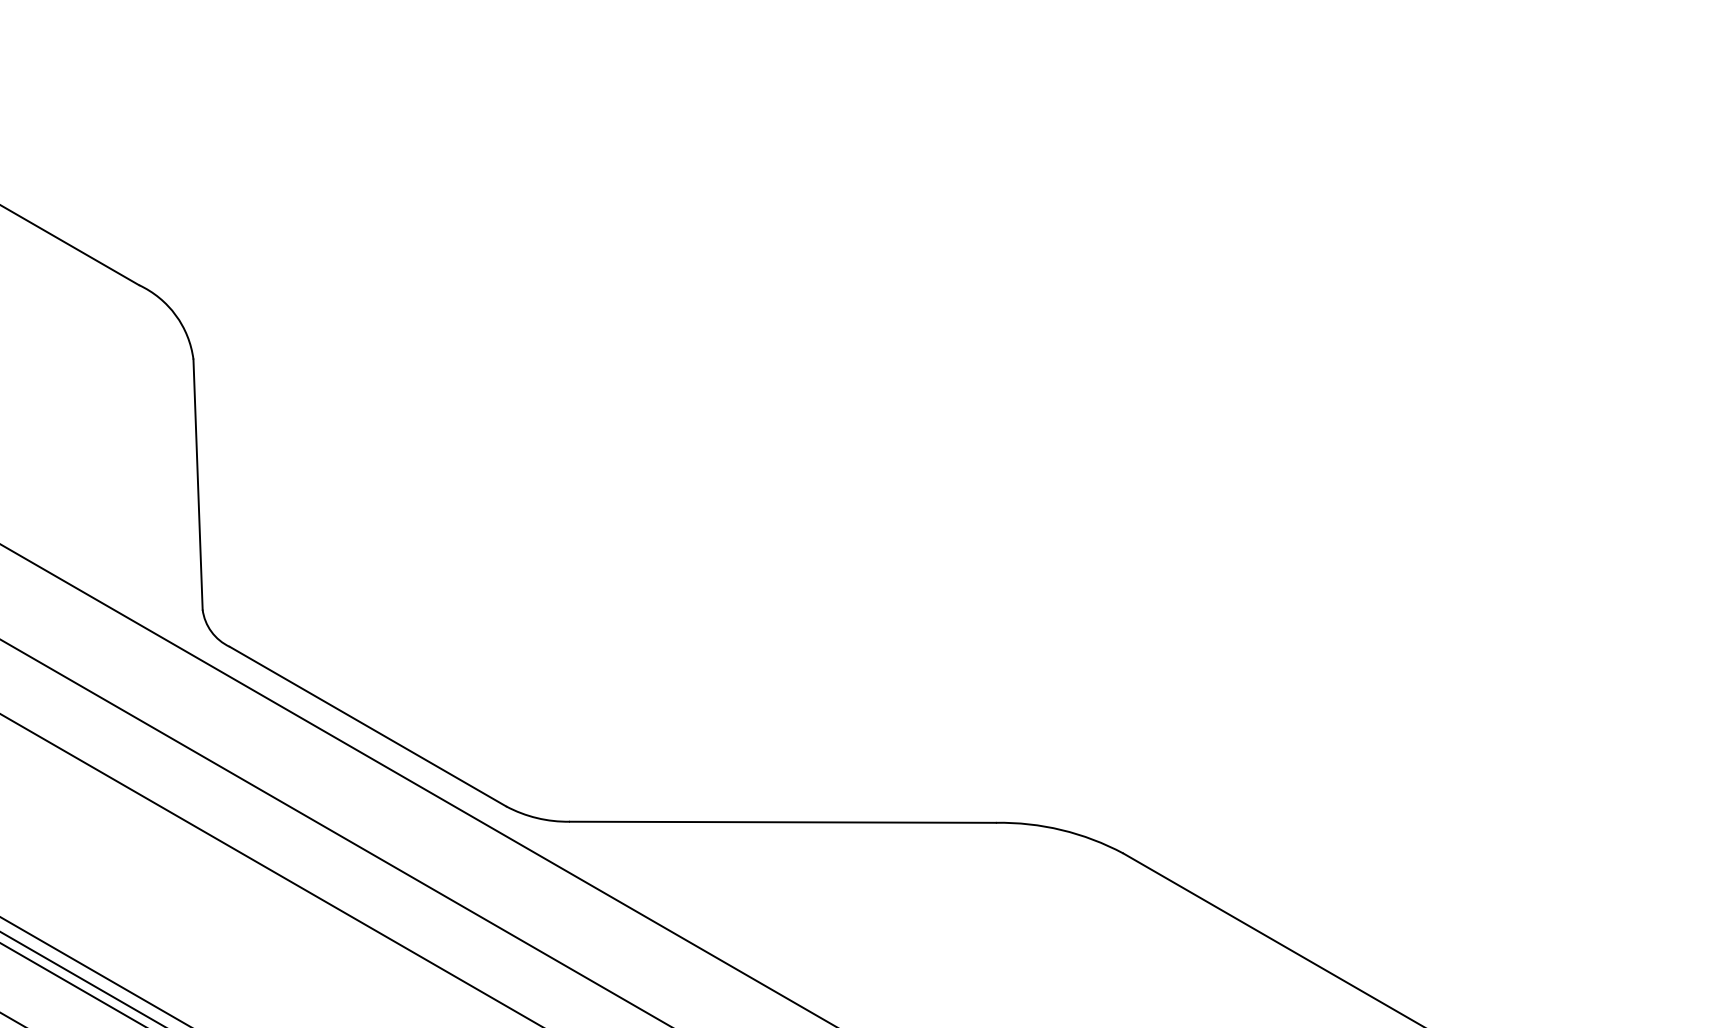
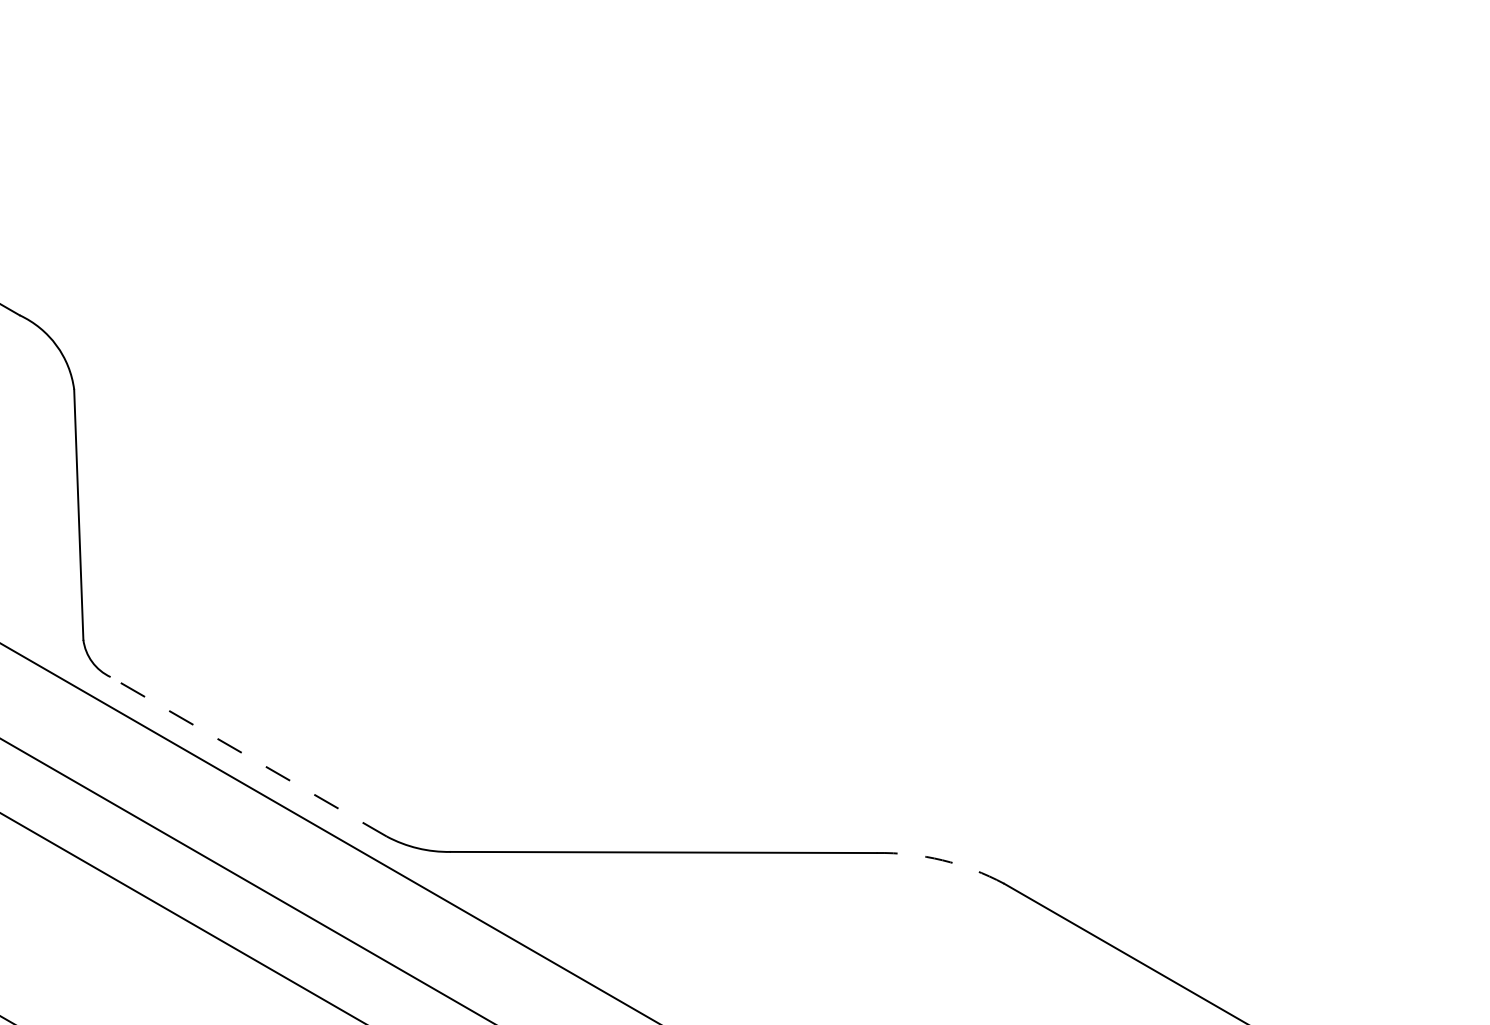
line: (367, 726) -> (248, 756), solid -> dashed
arc: (1061, 830) -> (942, 860), solid -> dashed

